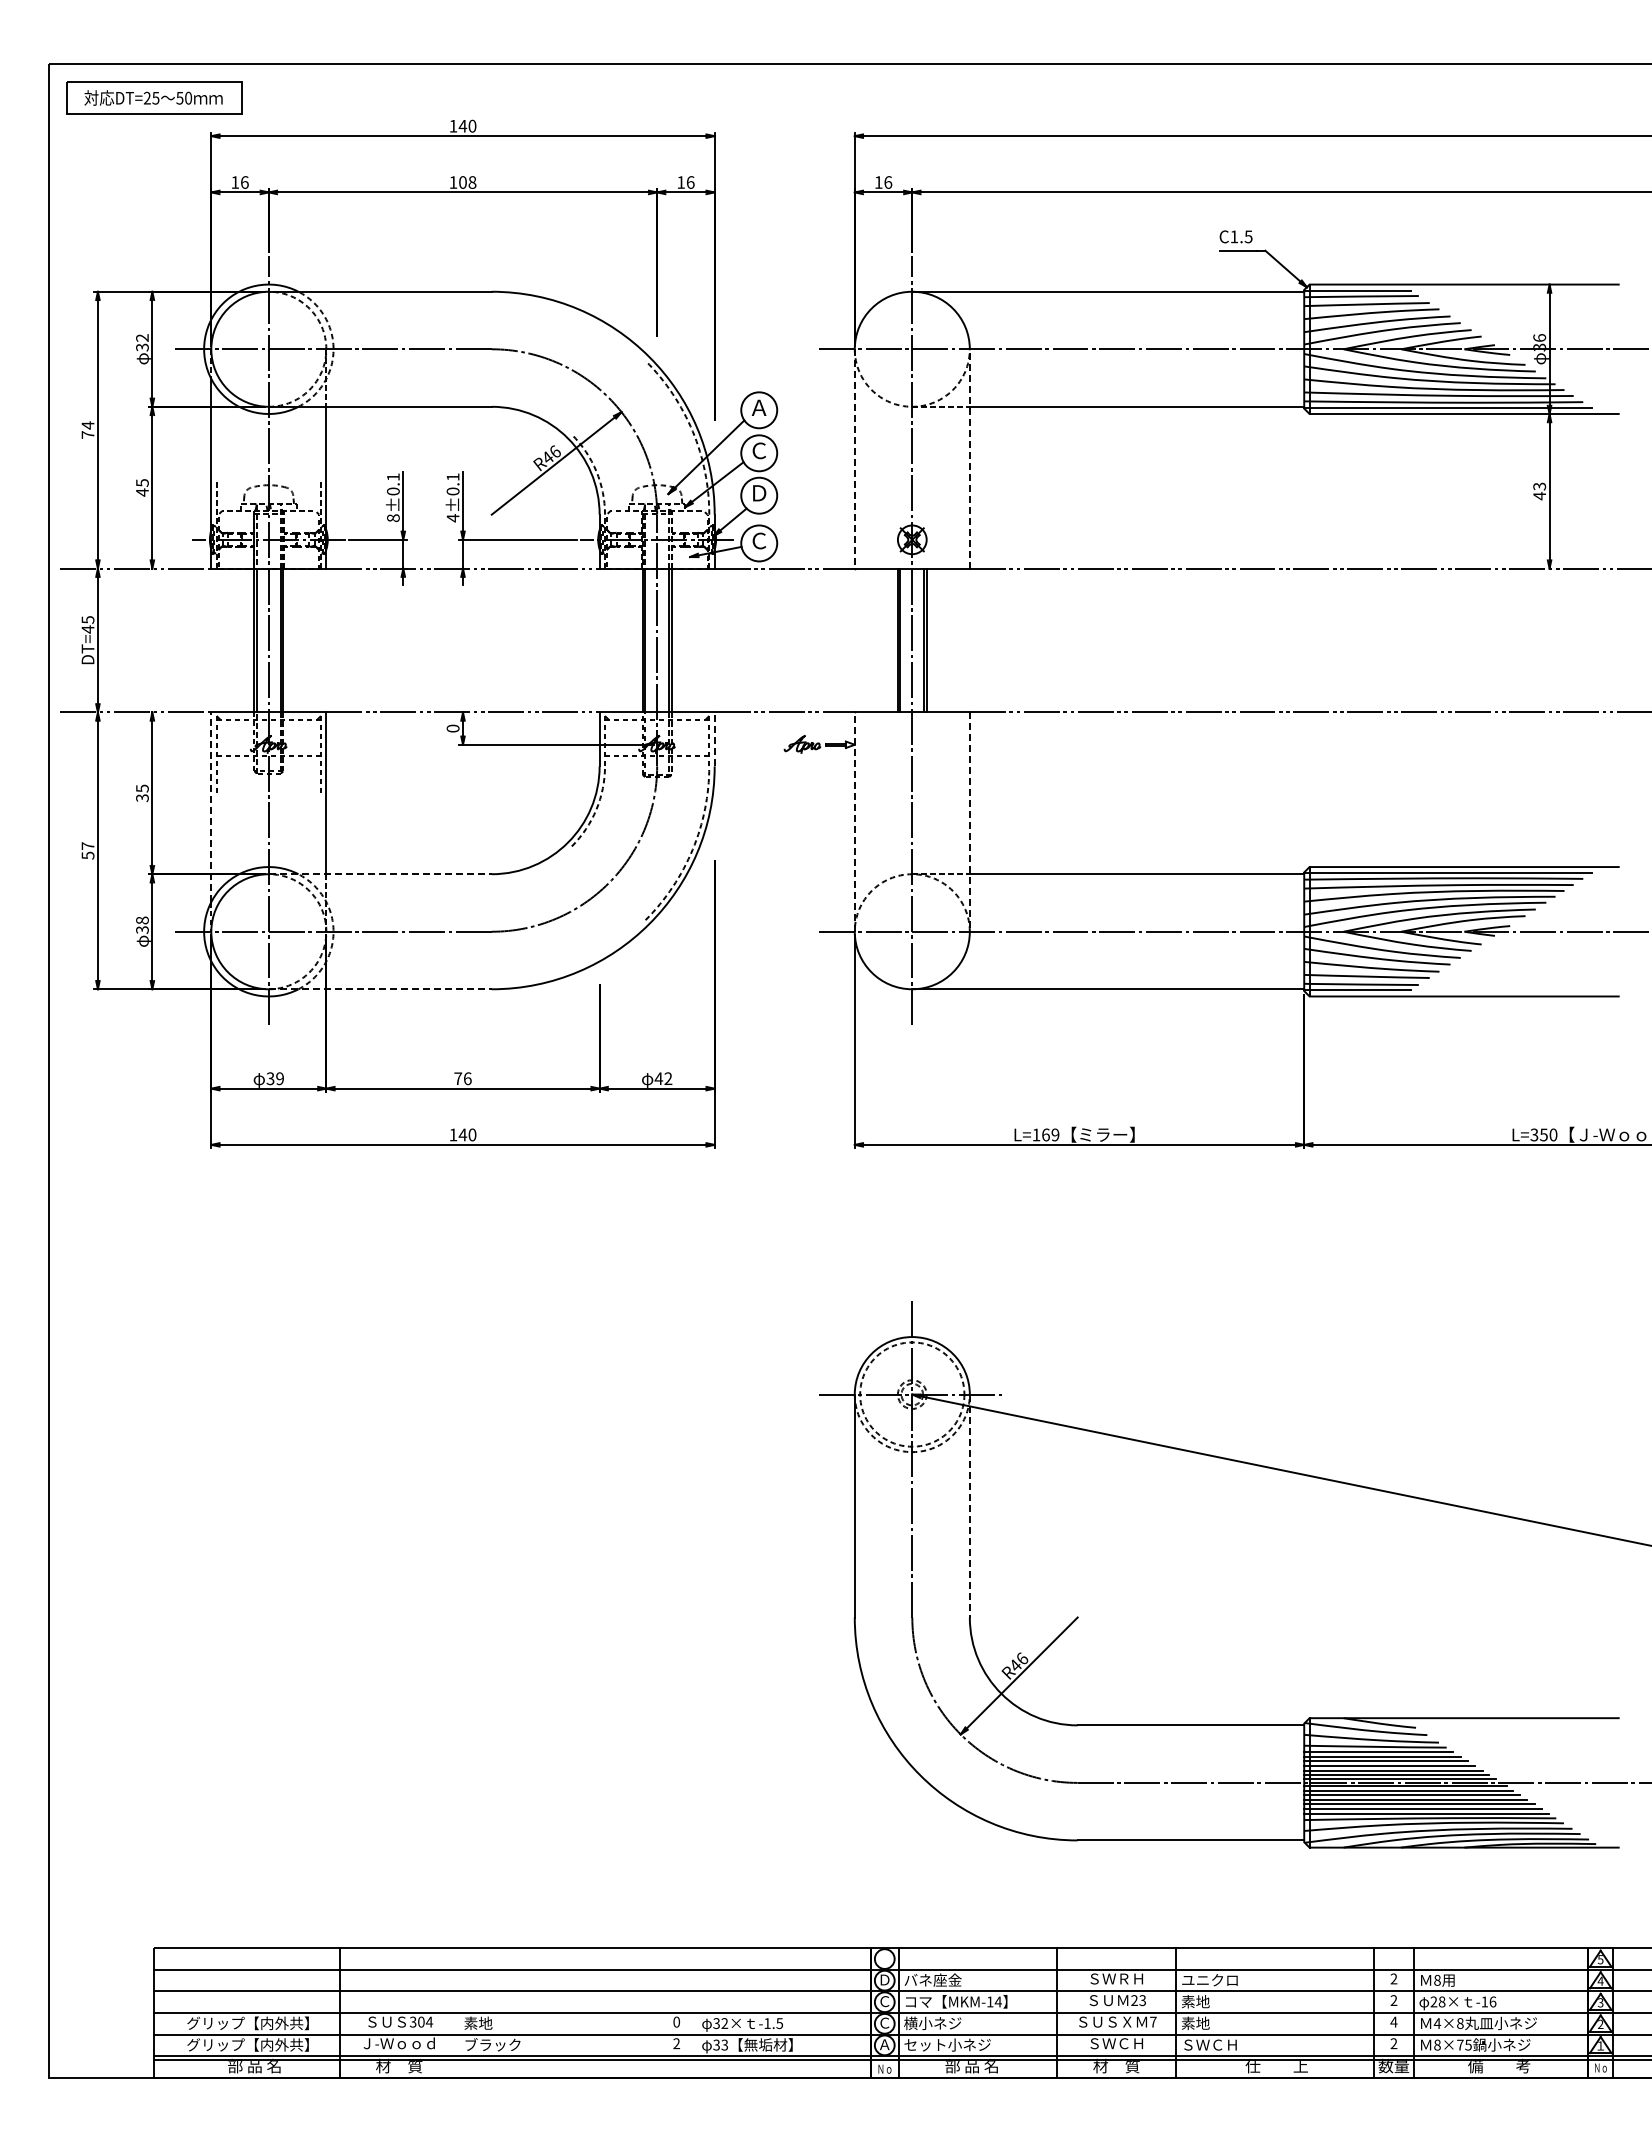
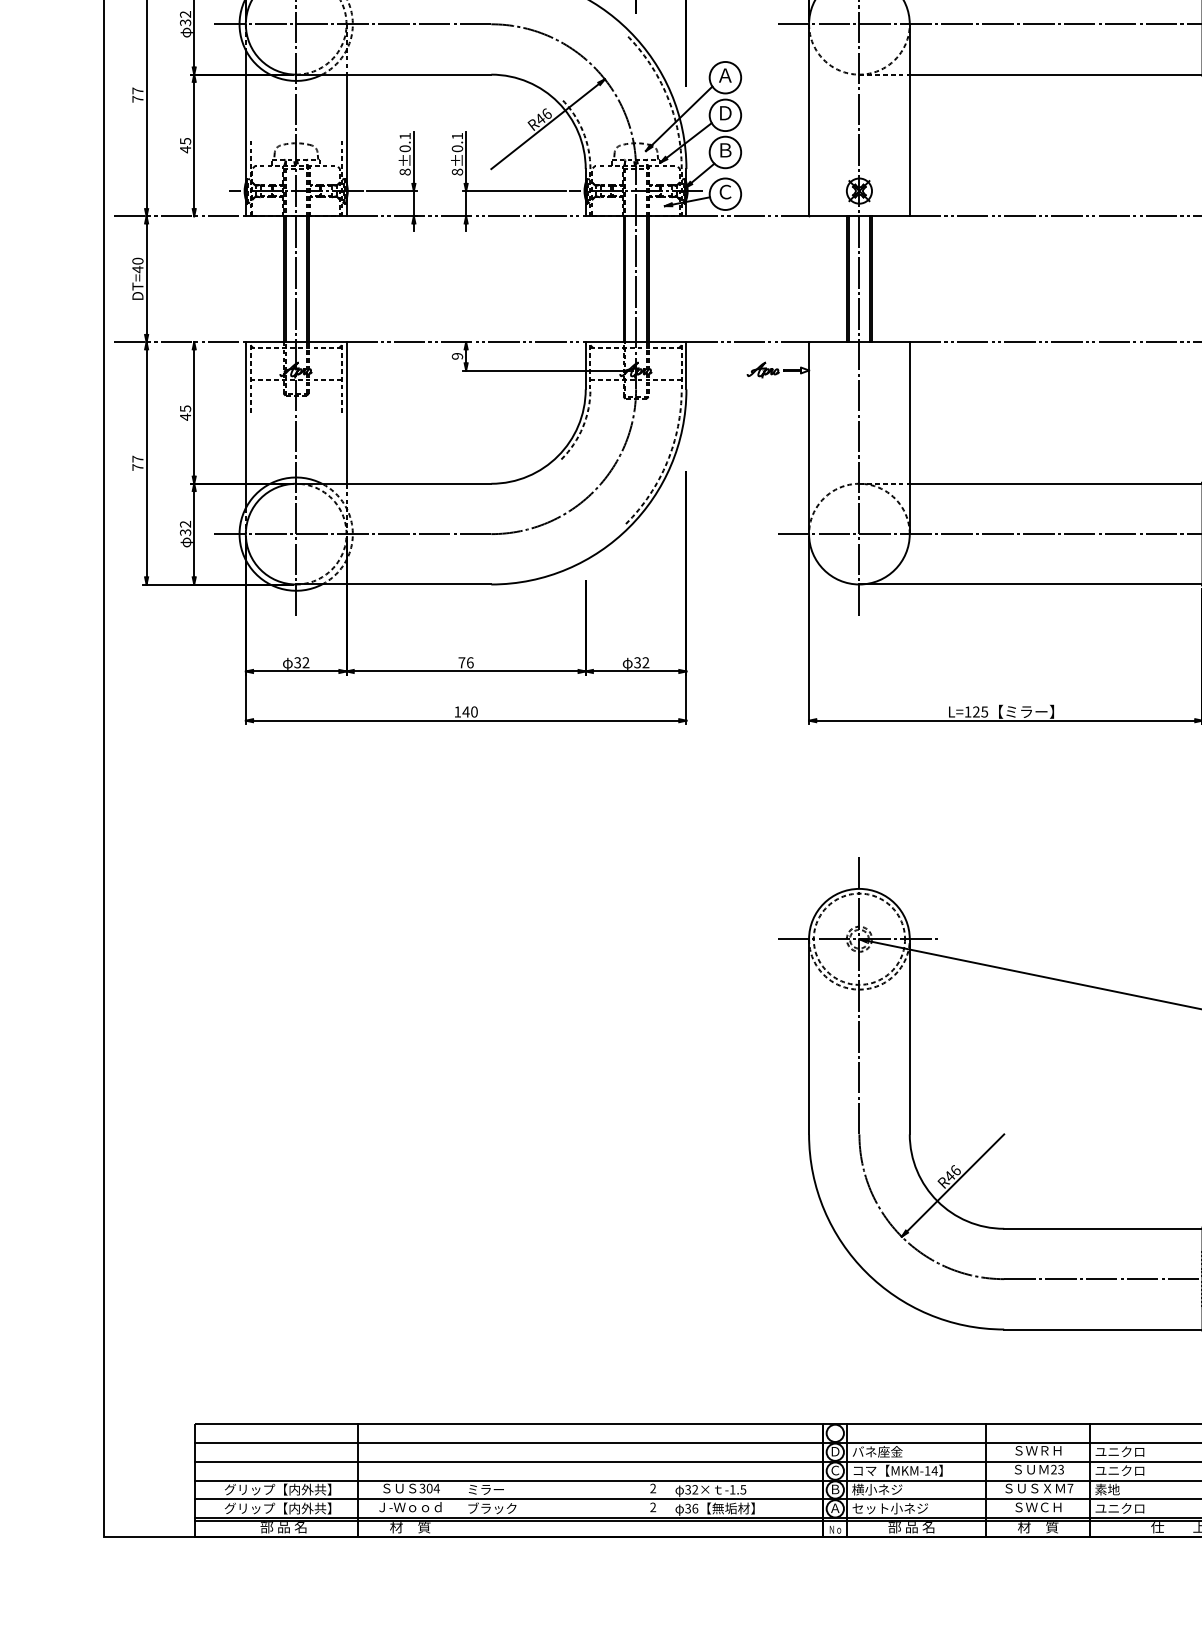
text: (87, 425) -> (137, 91), 74 -> 77
text: (759, 450) -> (725, 112), Ｃ -> Ｄ
line: (854, 458) -> (808, 119), dashed -> solid
line: (969, 458) -> (909, 119), dashed -> solid
text: (759, 493) -> (725, 150), Ｄ -> Ｂ
text: (452, 518) -> (456, 172), 4±0.1 -> 8±0.1
text: (87, 619) -> (137, 260), DT=45 -> DT=40
text: (452, 728) -> (456, 356), 0 -> 9
line: (714, 739) -> (686, 365), dashed -> solid
text: (142, 797) -> (185, 416), 35 -> 45
line: (211, 807) -> (246, 425), dashed -> solid
line: (854, 822) -> (808, 438), dashed -> solid
line: (969, 822) -> (909, 438), dashed -> solid
text: (87, 855) -> (137, 467), 57 -> 77
line: (380, 874) -> (393, 484), dashed -> solid
text: (142, 920) -> (185, 524), 38 -> 32
line: (380, 989) -> (393, 584), dashed -> solid
text: (658, 1078) -> (637, 662), 42 -> 32
text: (279, 1079) -> (305, 663), 39 -> 32
text: (1050, 1134) -> (980, 711), L=169 -> L=125
line: (969, 1506) -> (909, 1037), dashed -> solid
text: (1209, 2001) -> (1119, 1470), 素地 -> ユニクロ
text: (676, 2021) -> (653, 1487), 0 -> 2
text: (485, 2022) -> (485, 1488), 素地 -> ミラー
text: (884, 2022) -> (835, 1488), Ｃ -> Ｂ
text: (724, 2044) -> (695, 1508), 33 -> 36
text: (1209, 2044) -> (1119, 1508), ＳＷＣＨ -> ユニクロ

